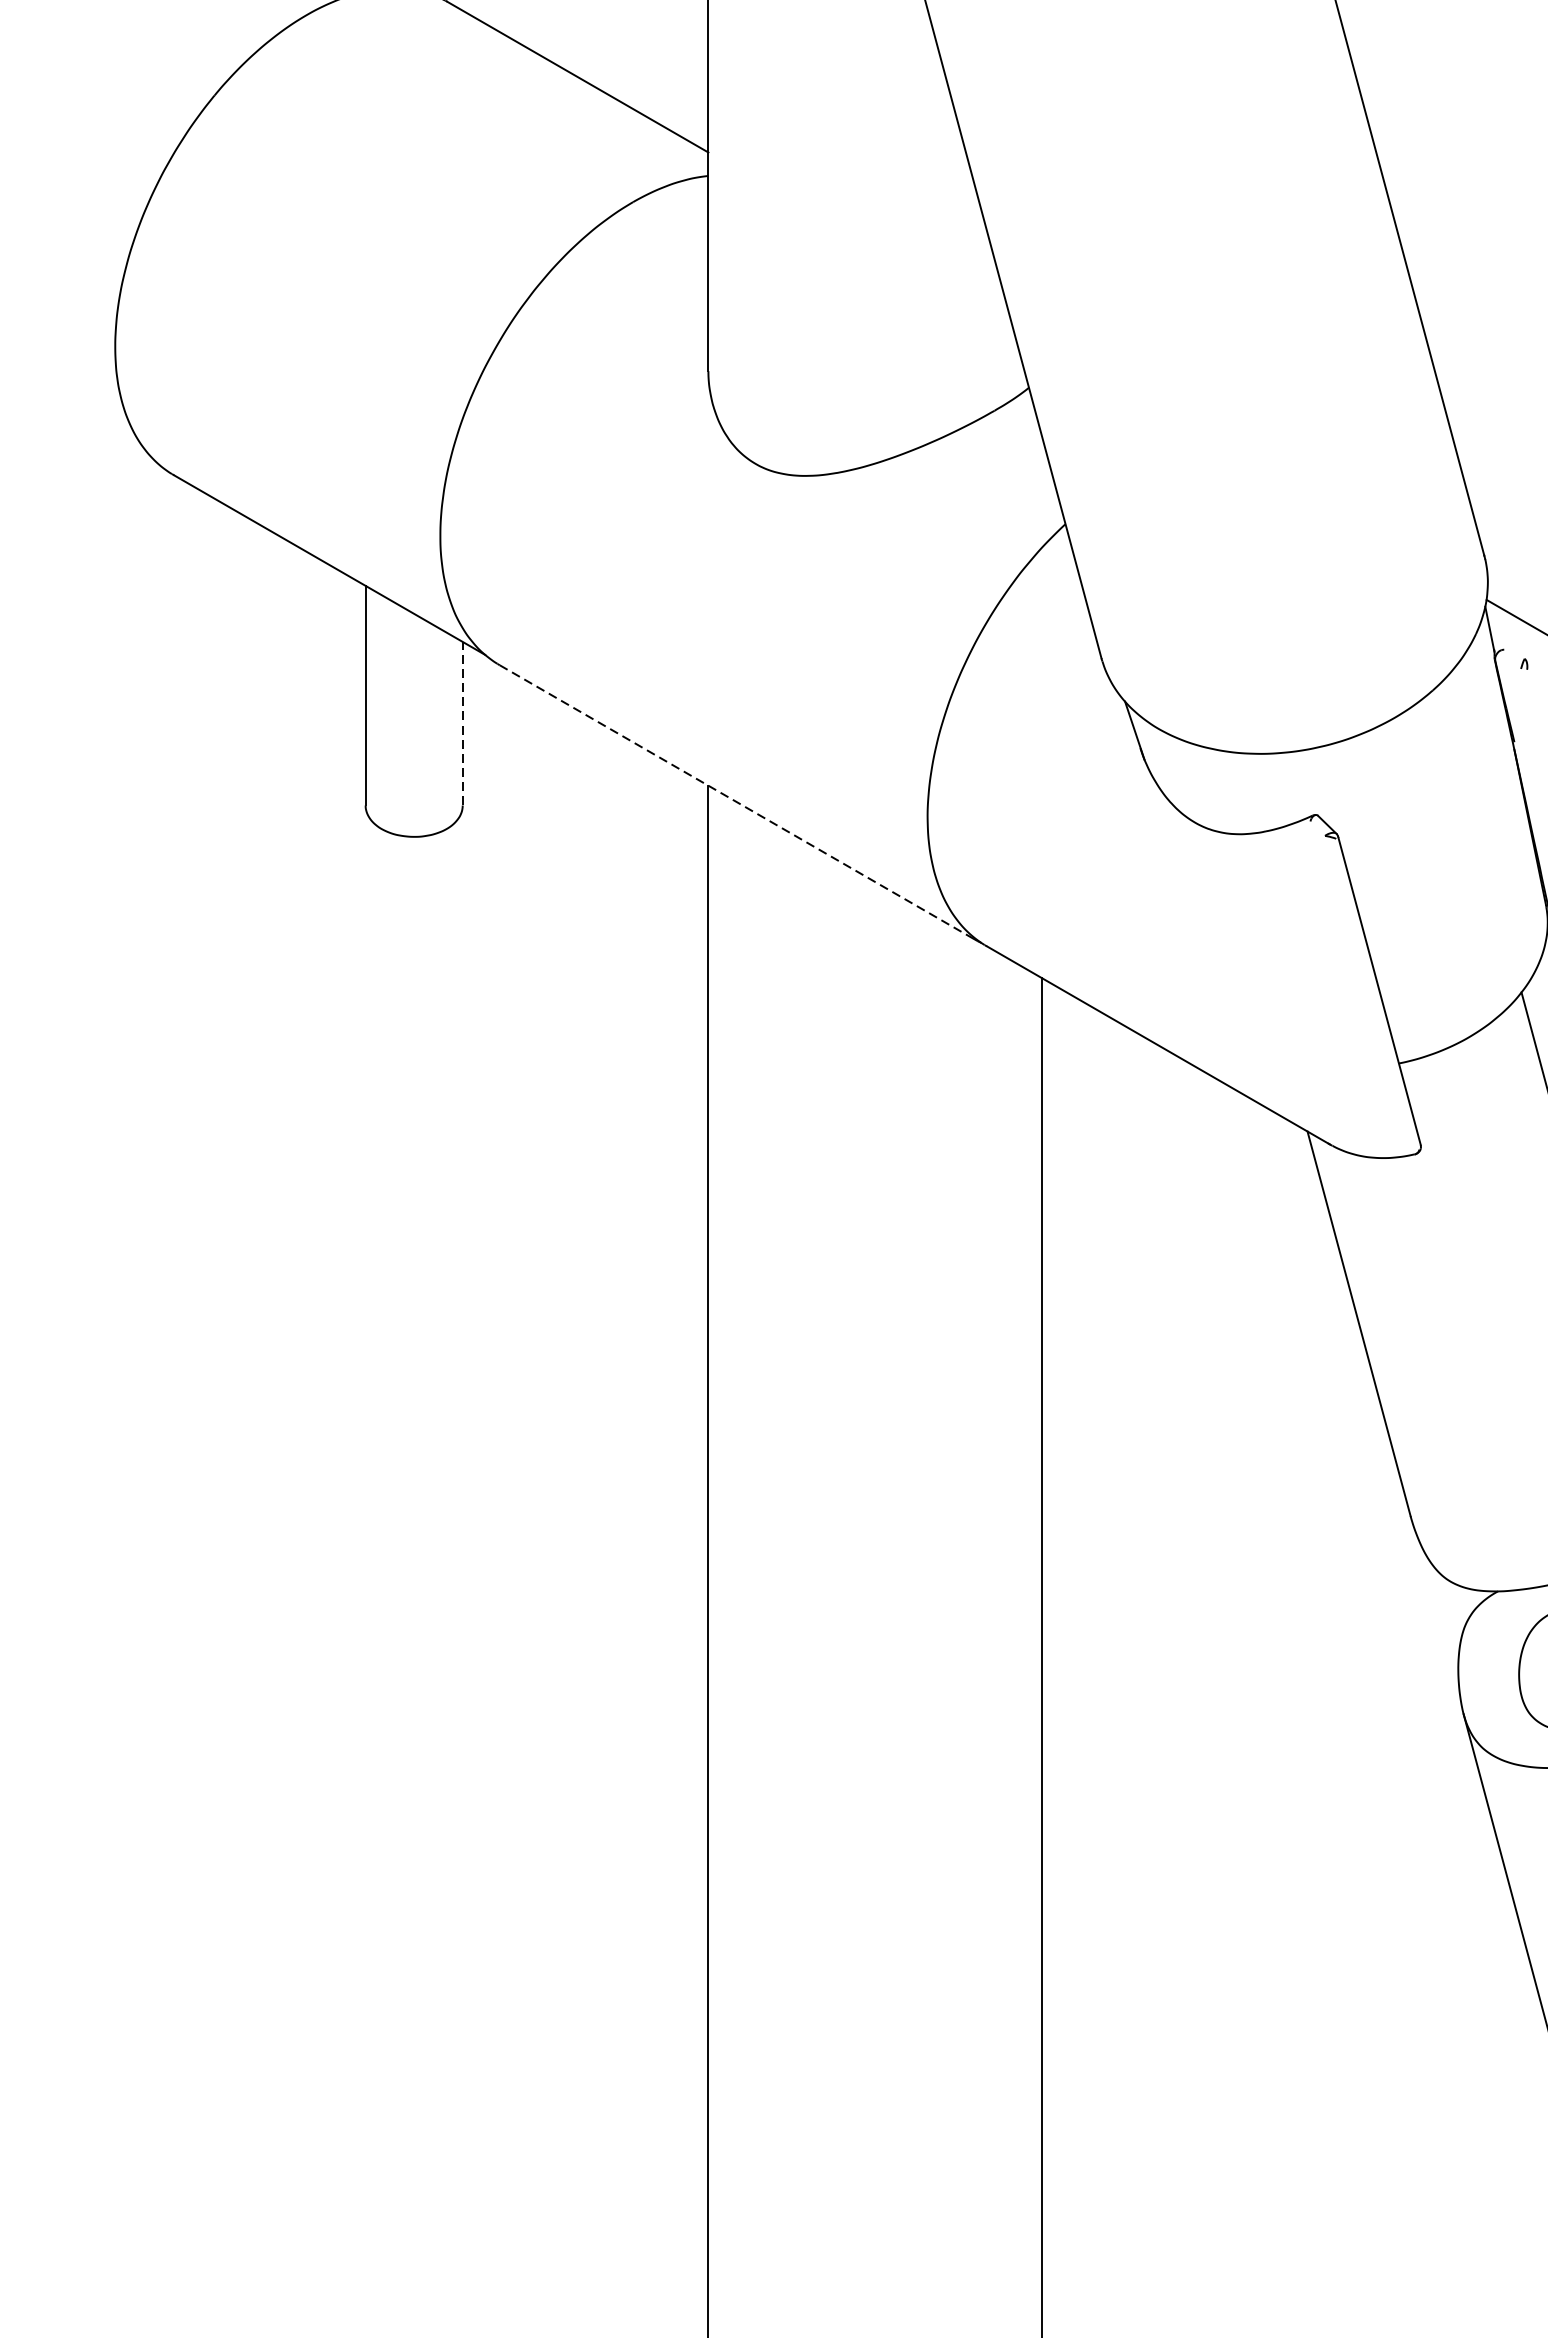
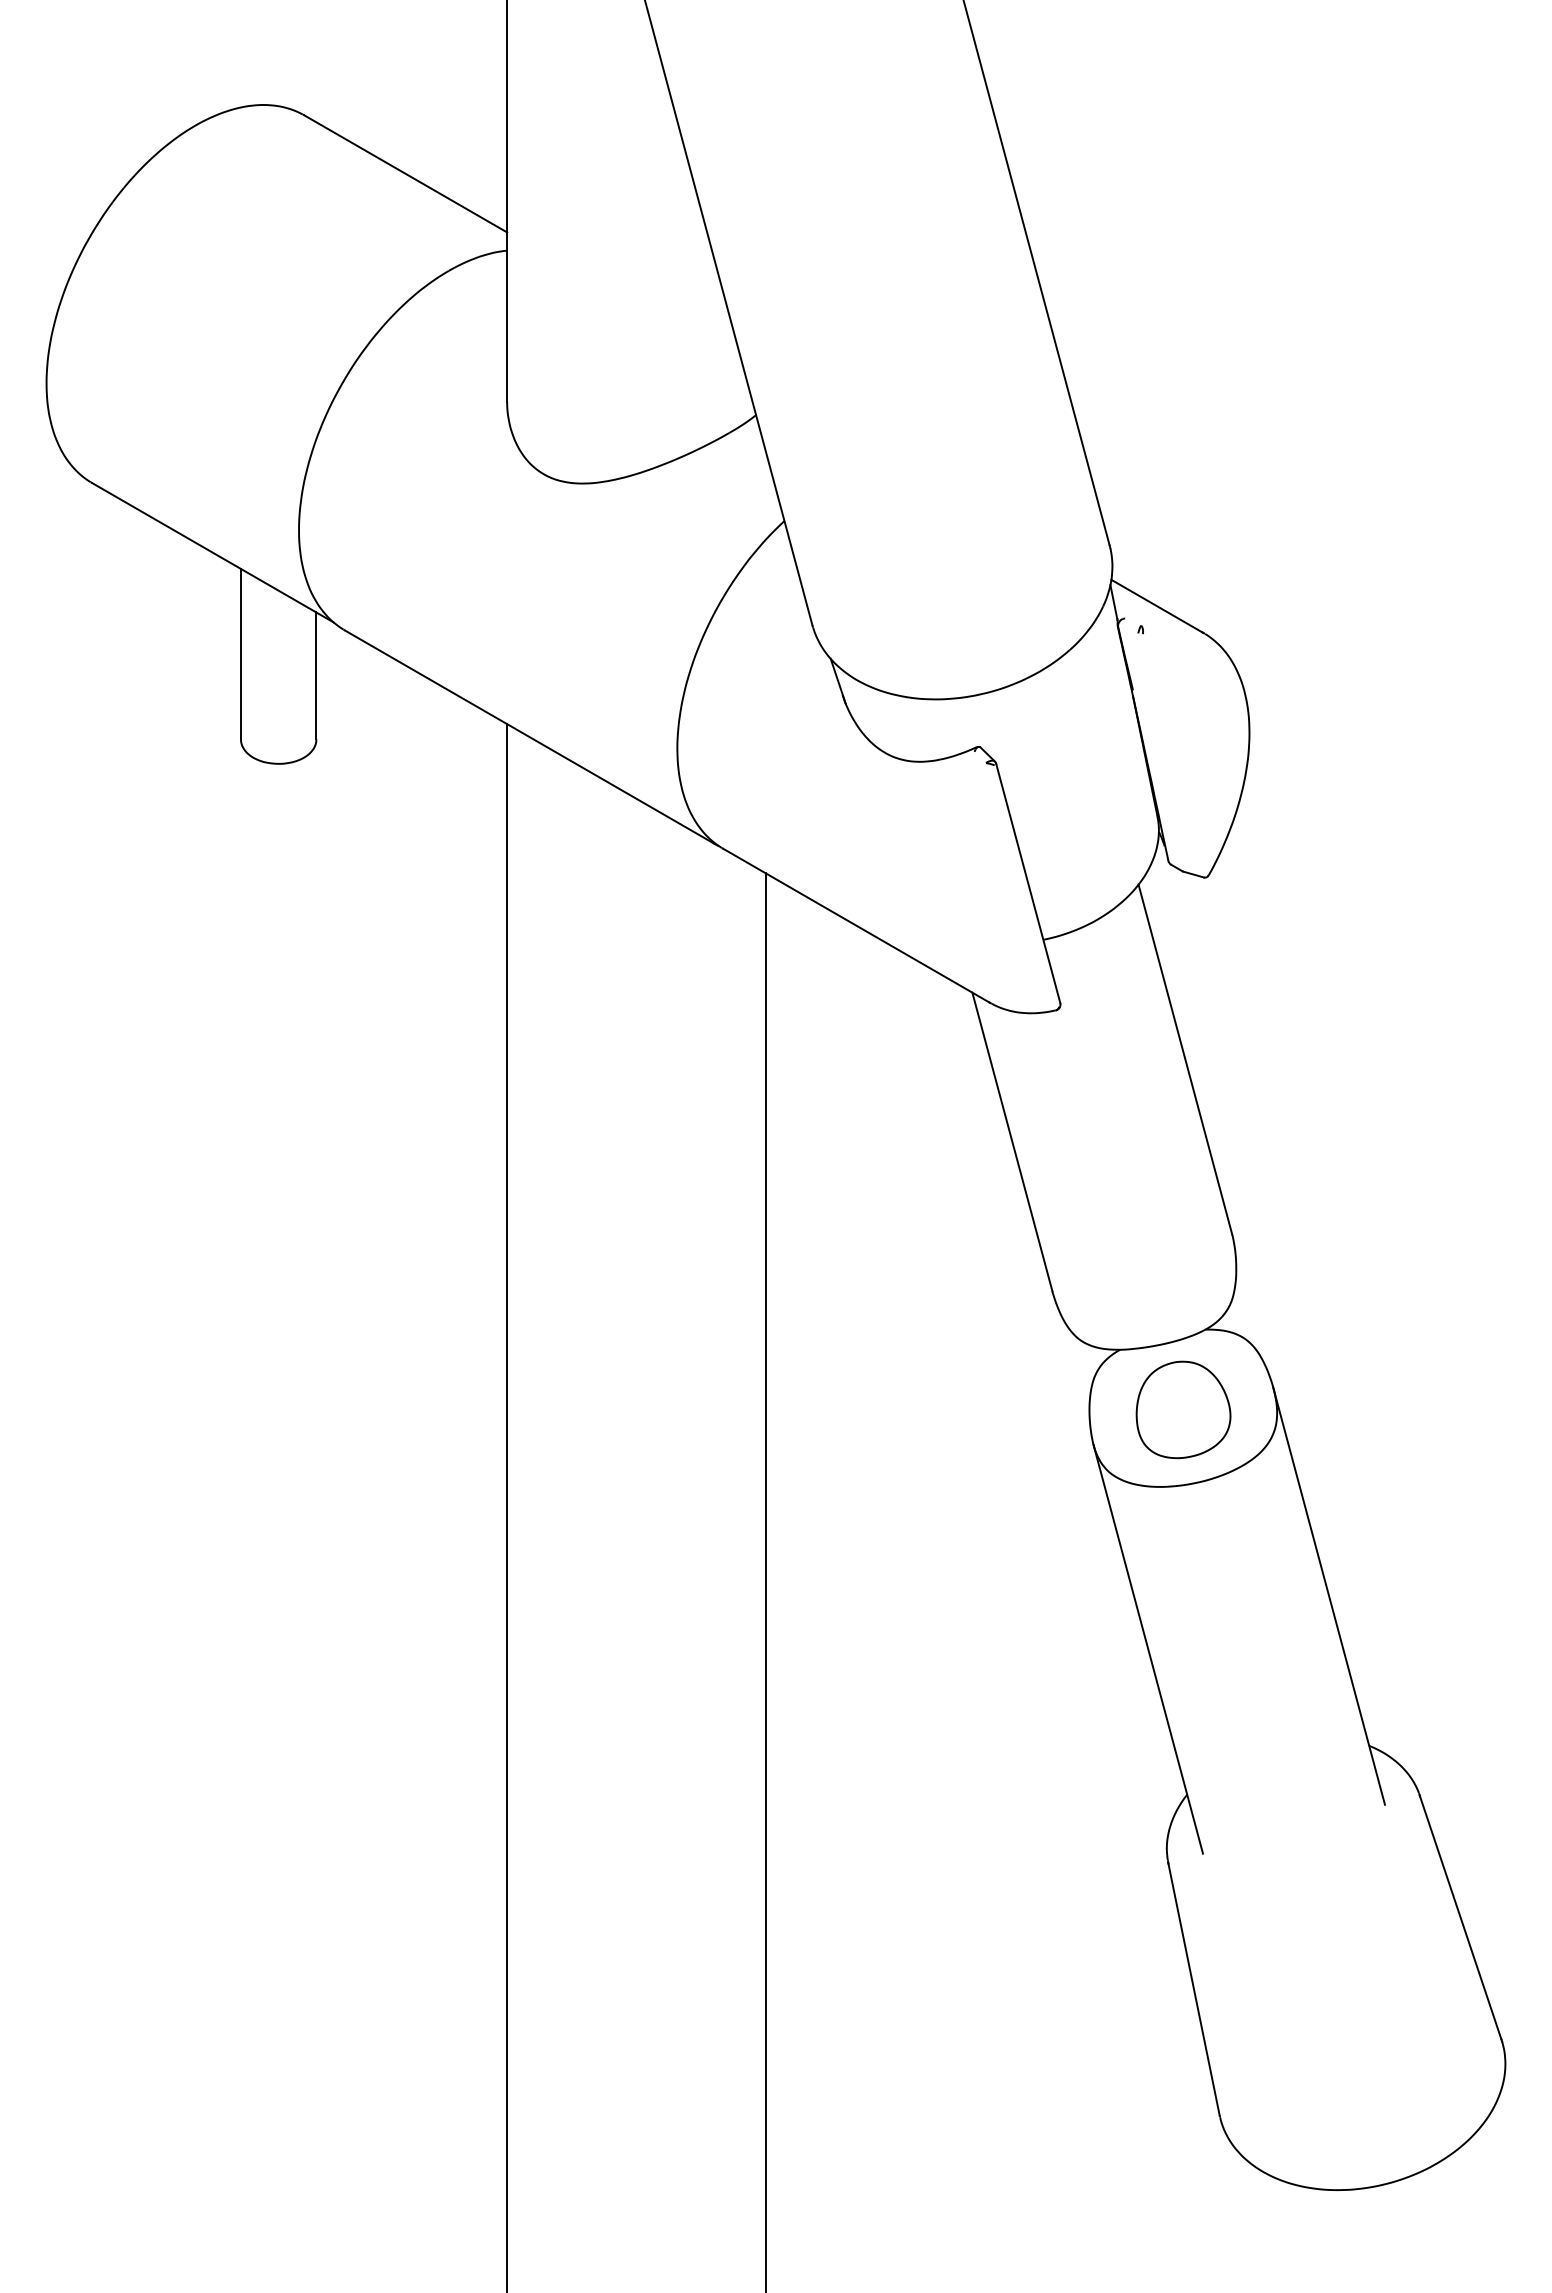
line: (462, 723) -> (316, 675), dashed -> solid
line: (738, 802) -> (530, 737), dashed -> solid

